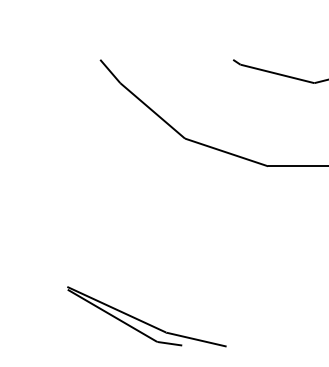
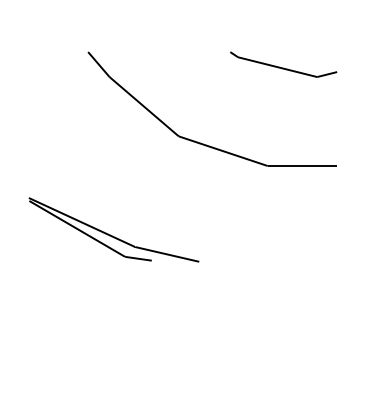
part: (146, 316) -> (113, 229), moved

